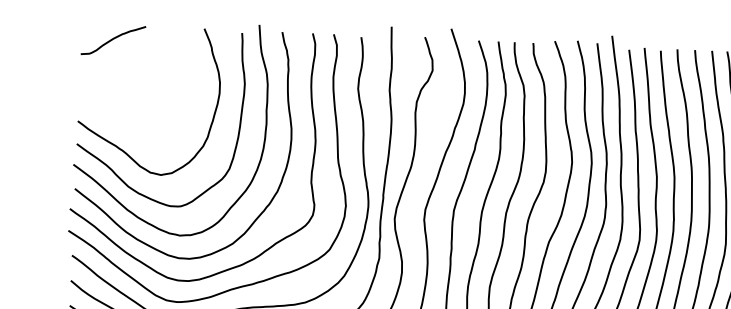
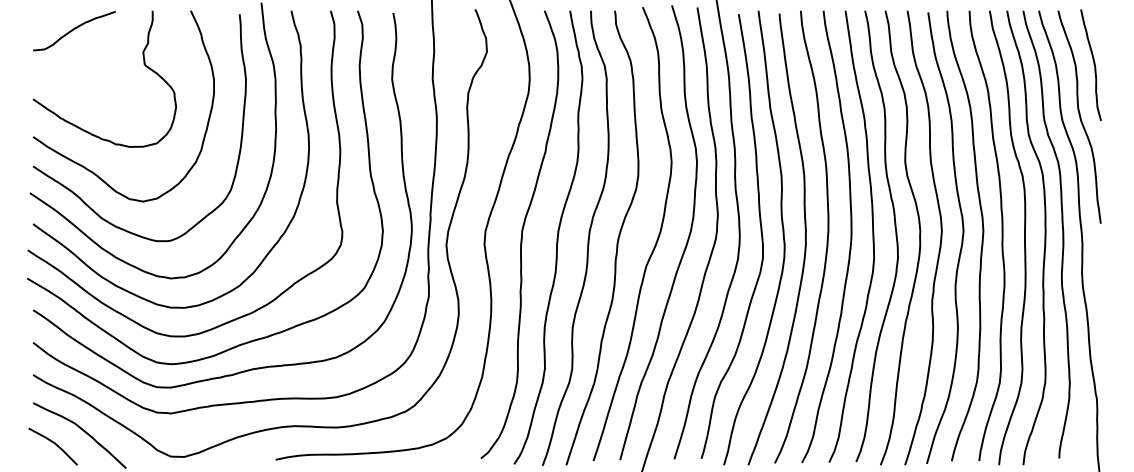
curve: (165, 68) -> (143, 64), added

